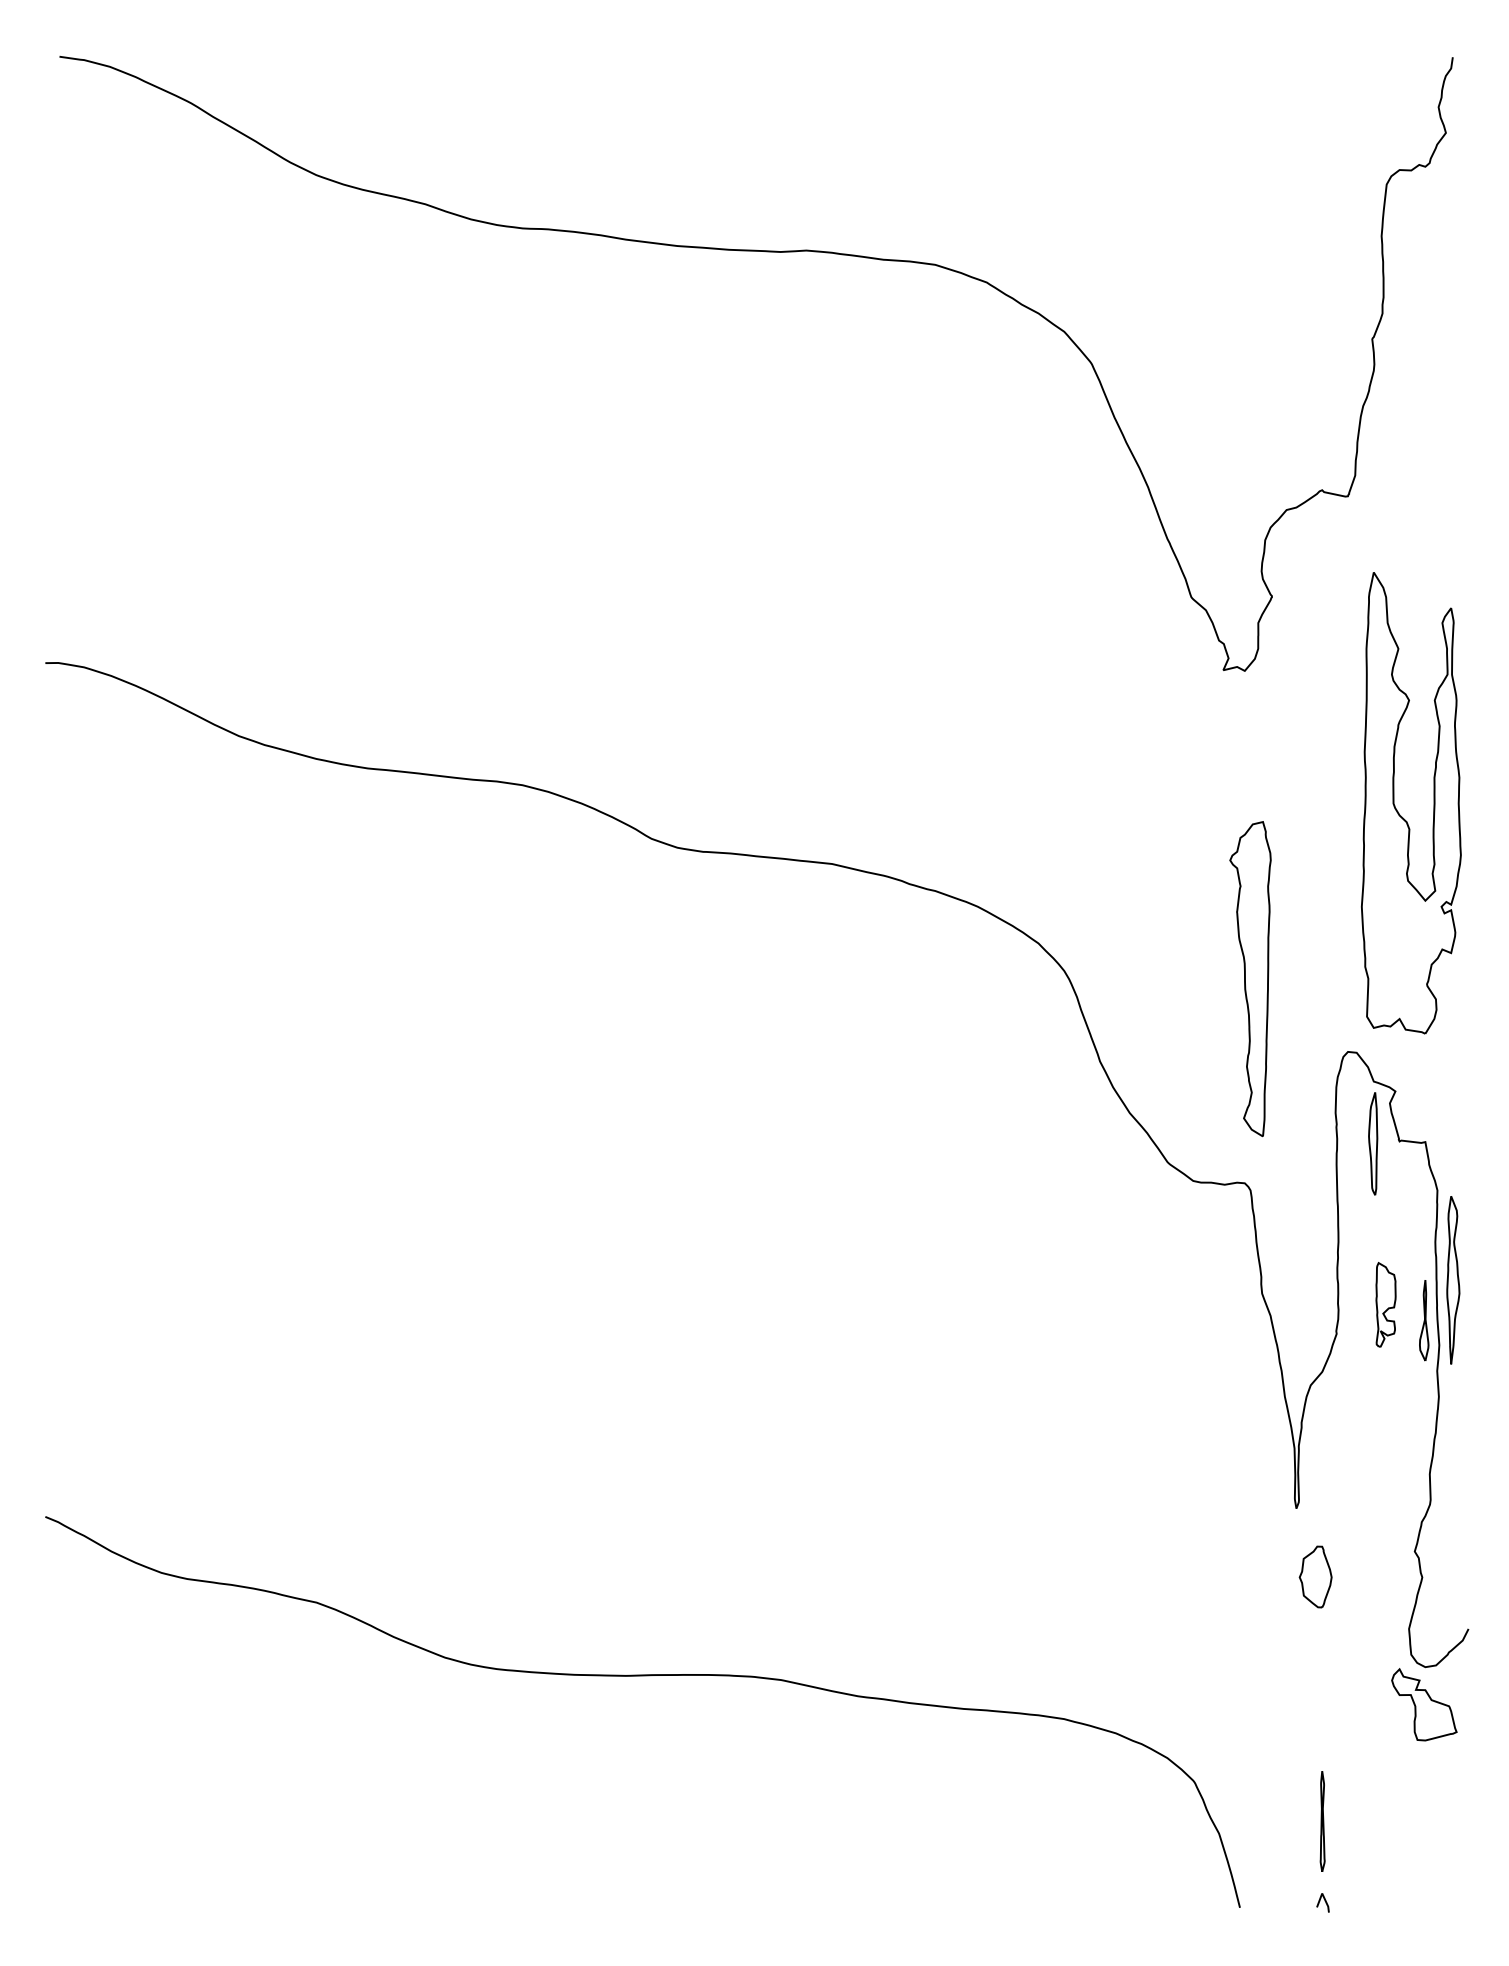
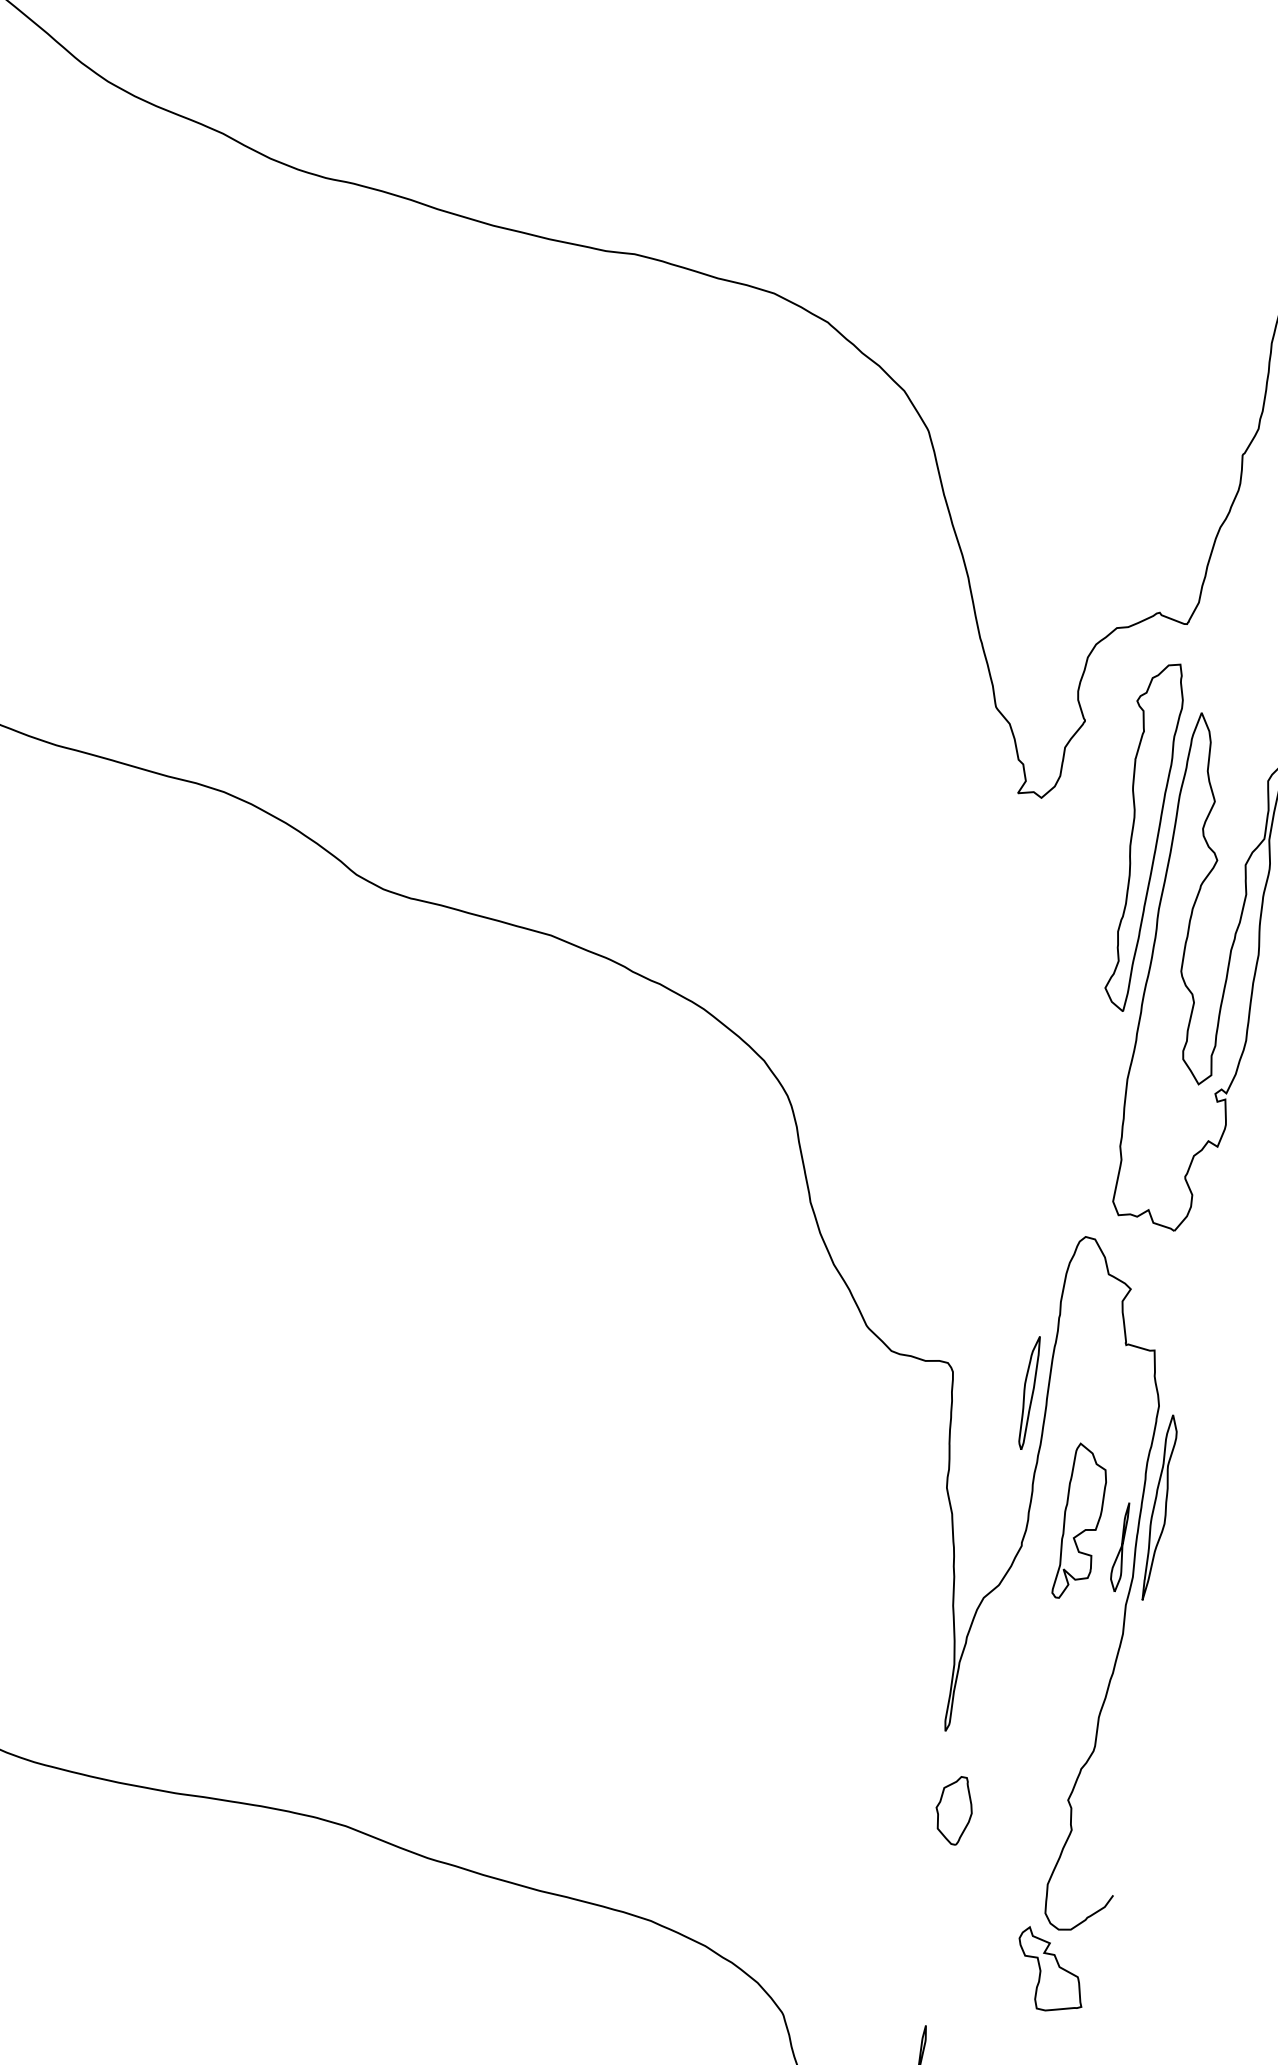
part: (1250, 979) -> (1137, 836), moved
part: (1373, 1143) -> (1028, 1392), moved
part: (1385, 1304) -> (1080, 1522), size x1.67

